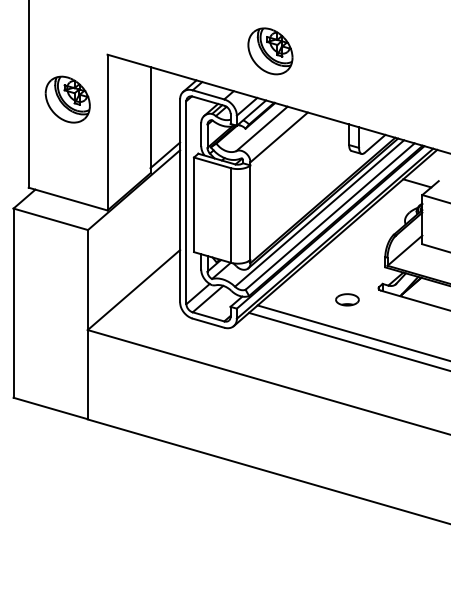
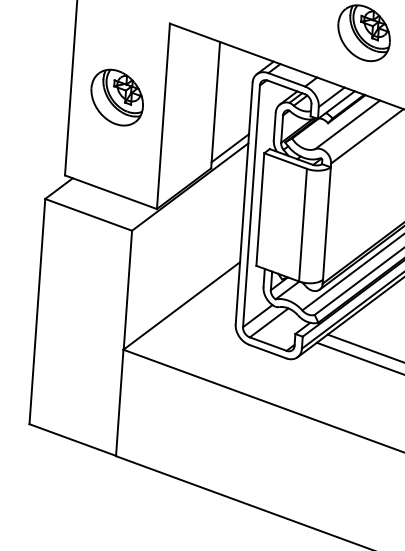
part: (67, 99) -> (116, 97), moved

